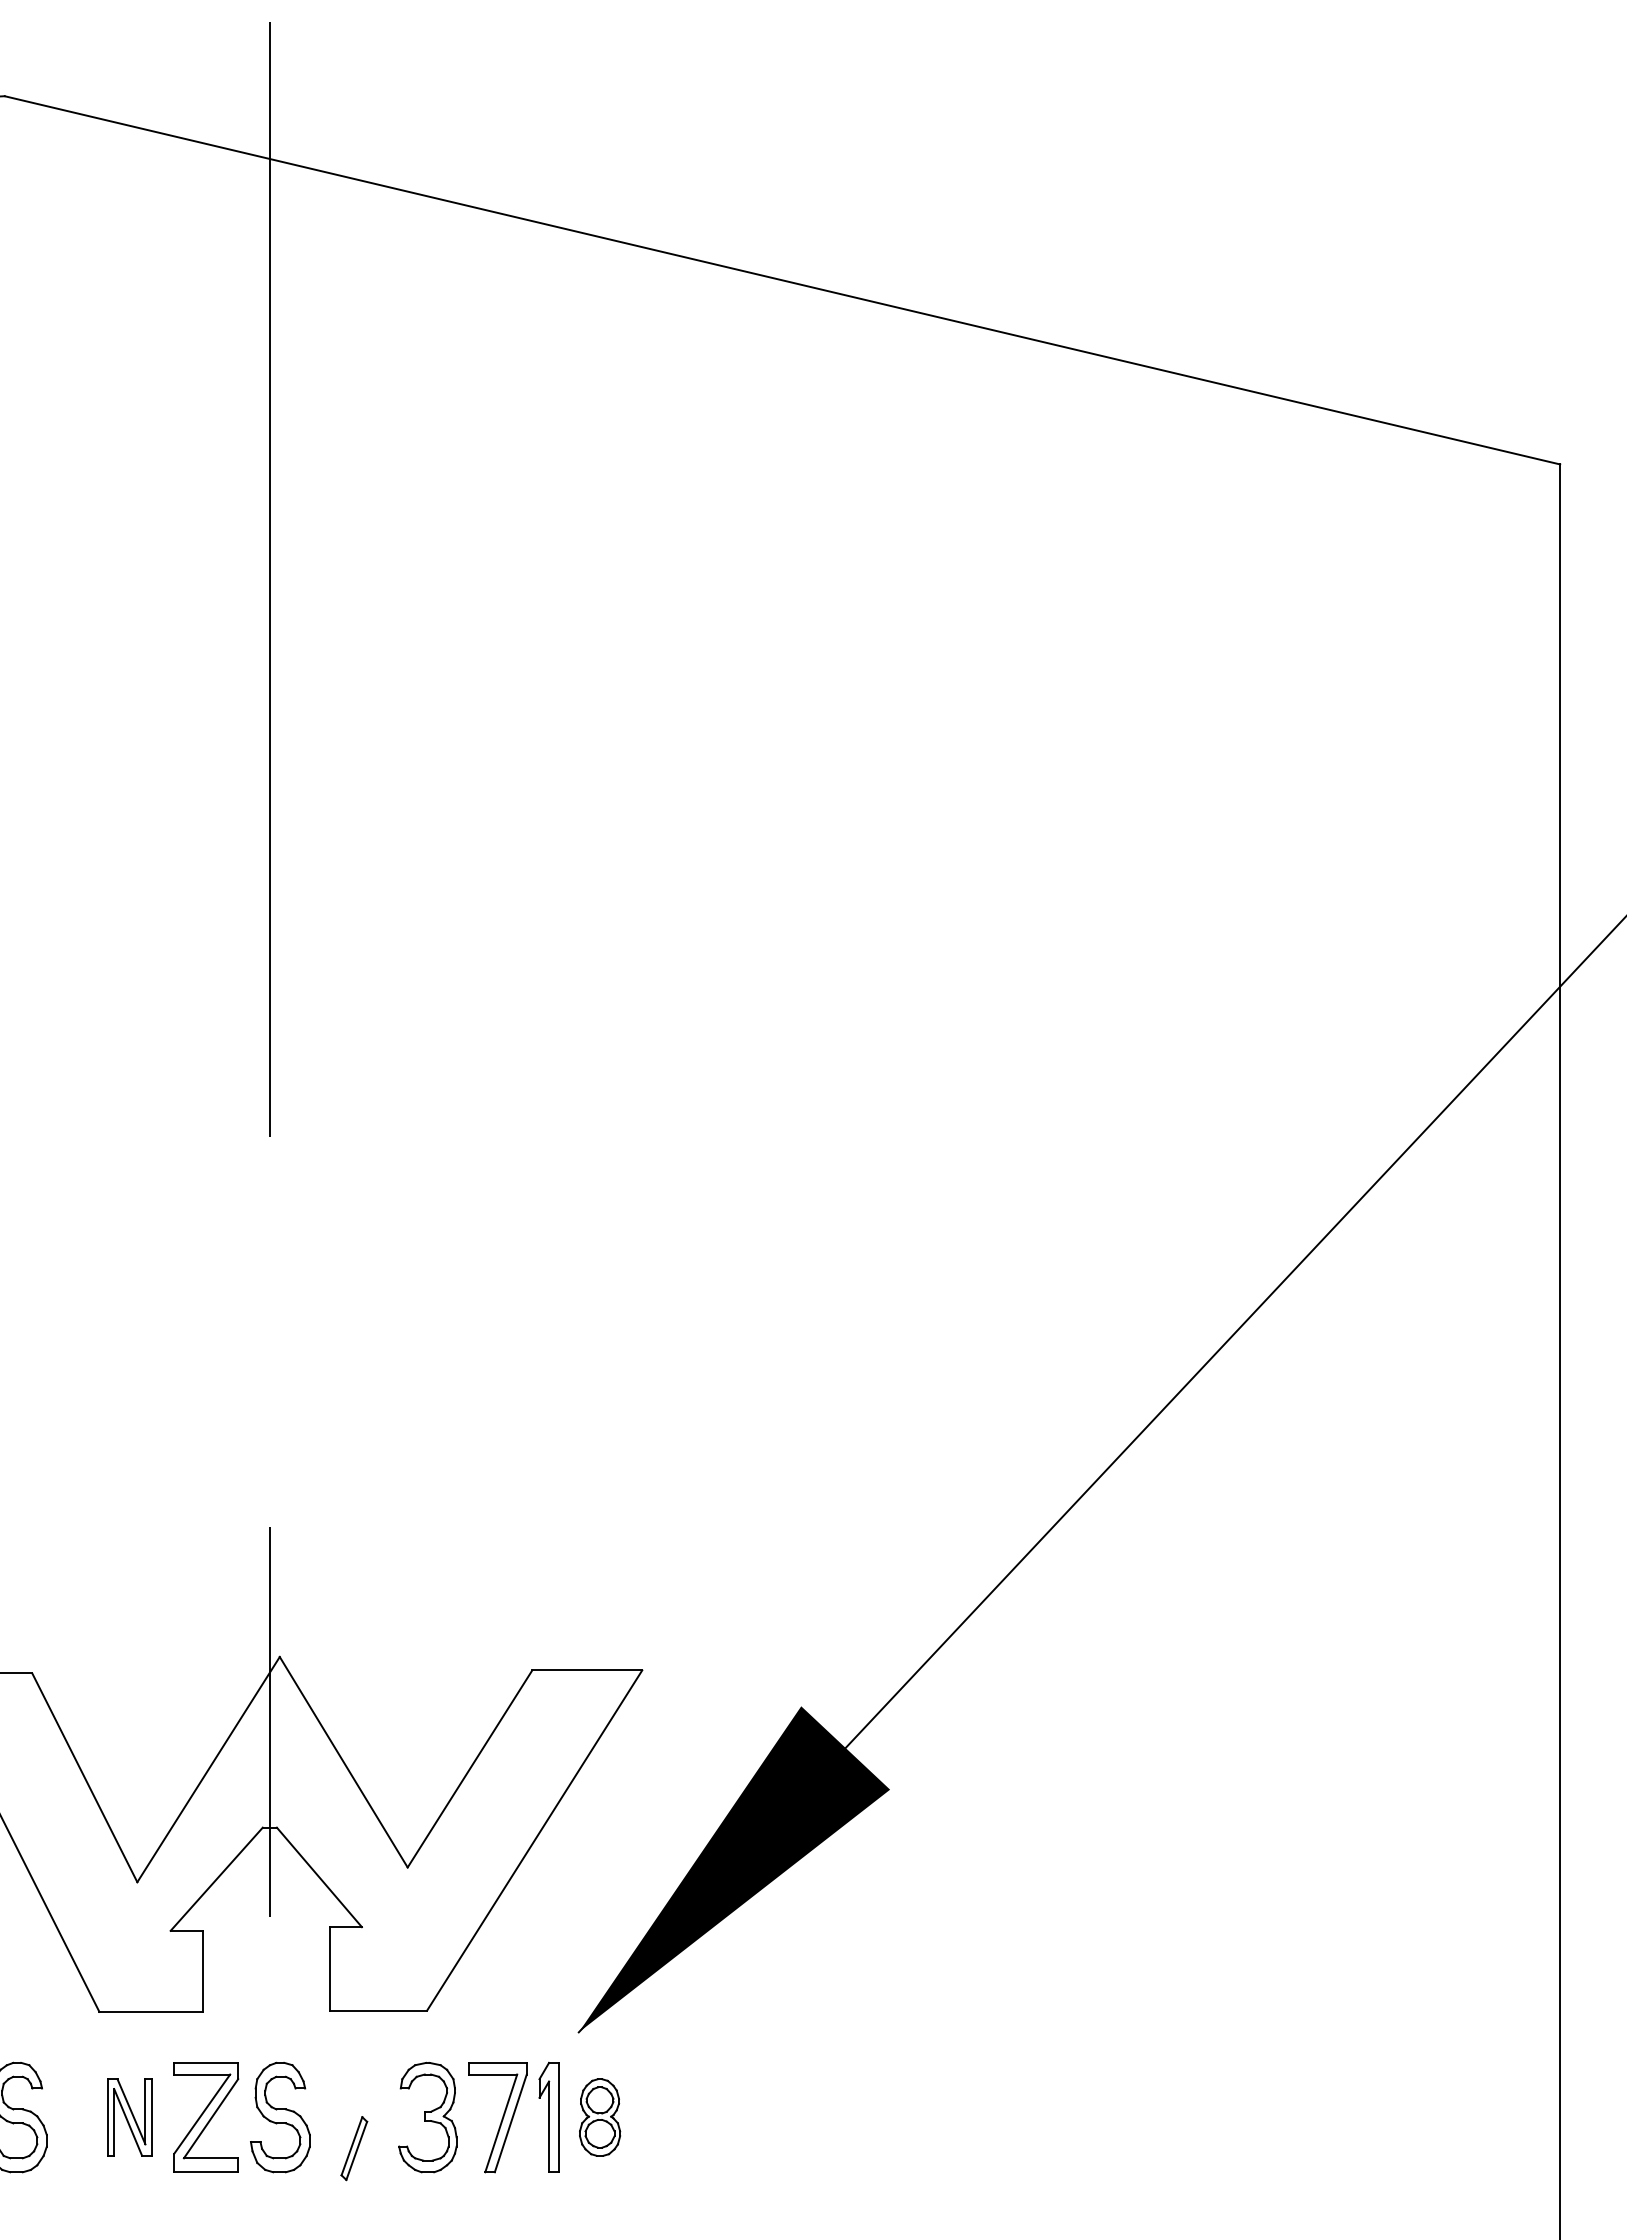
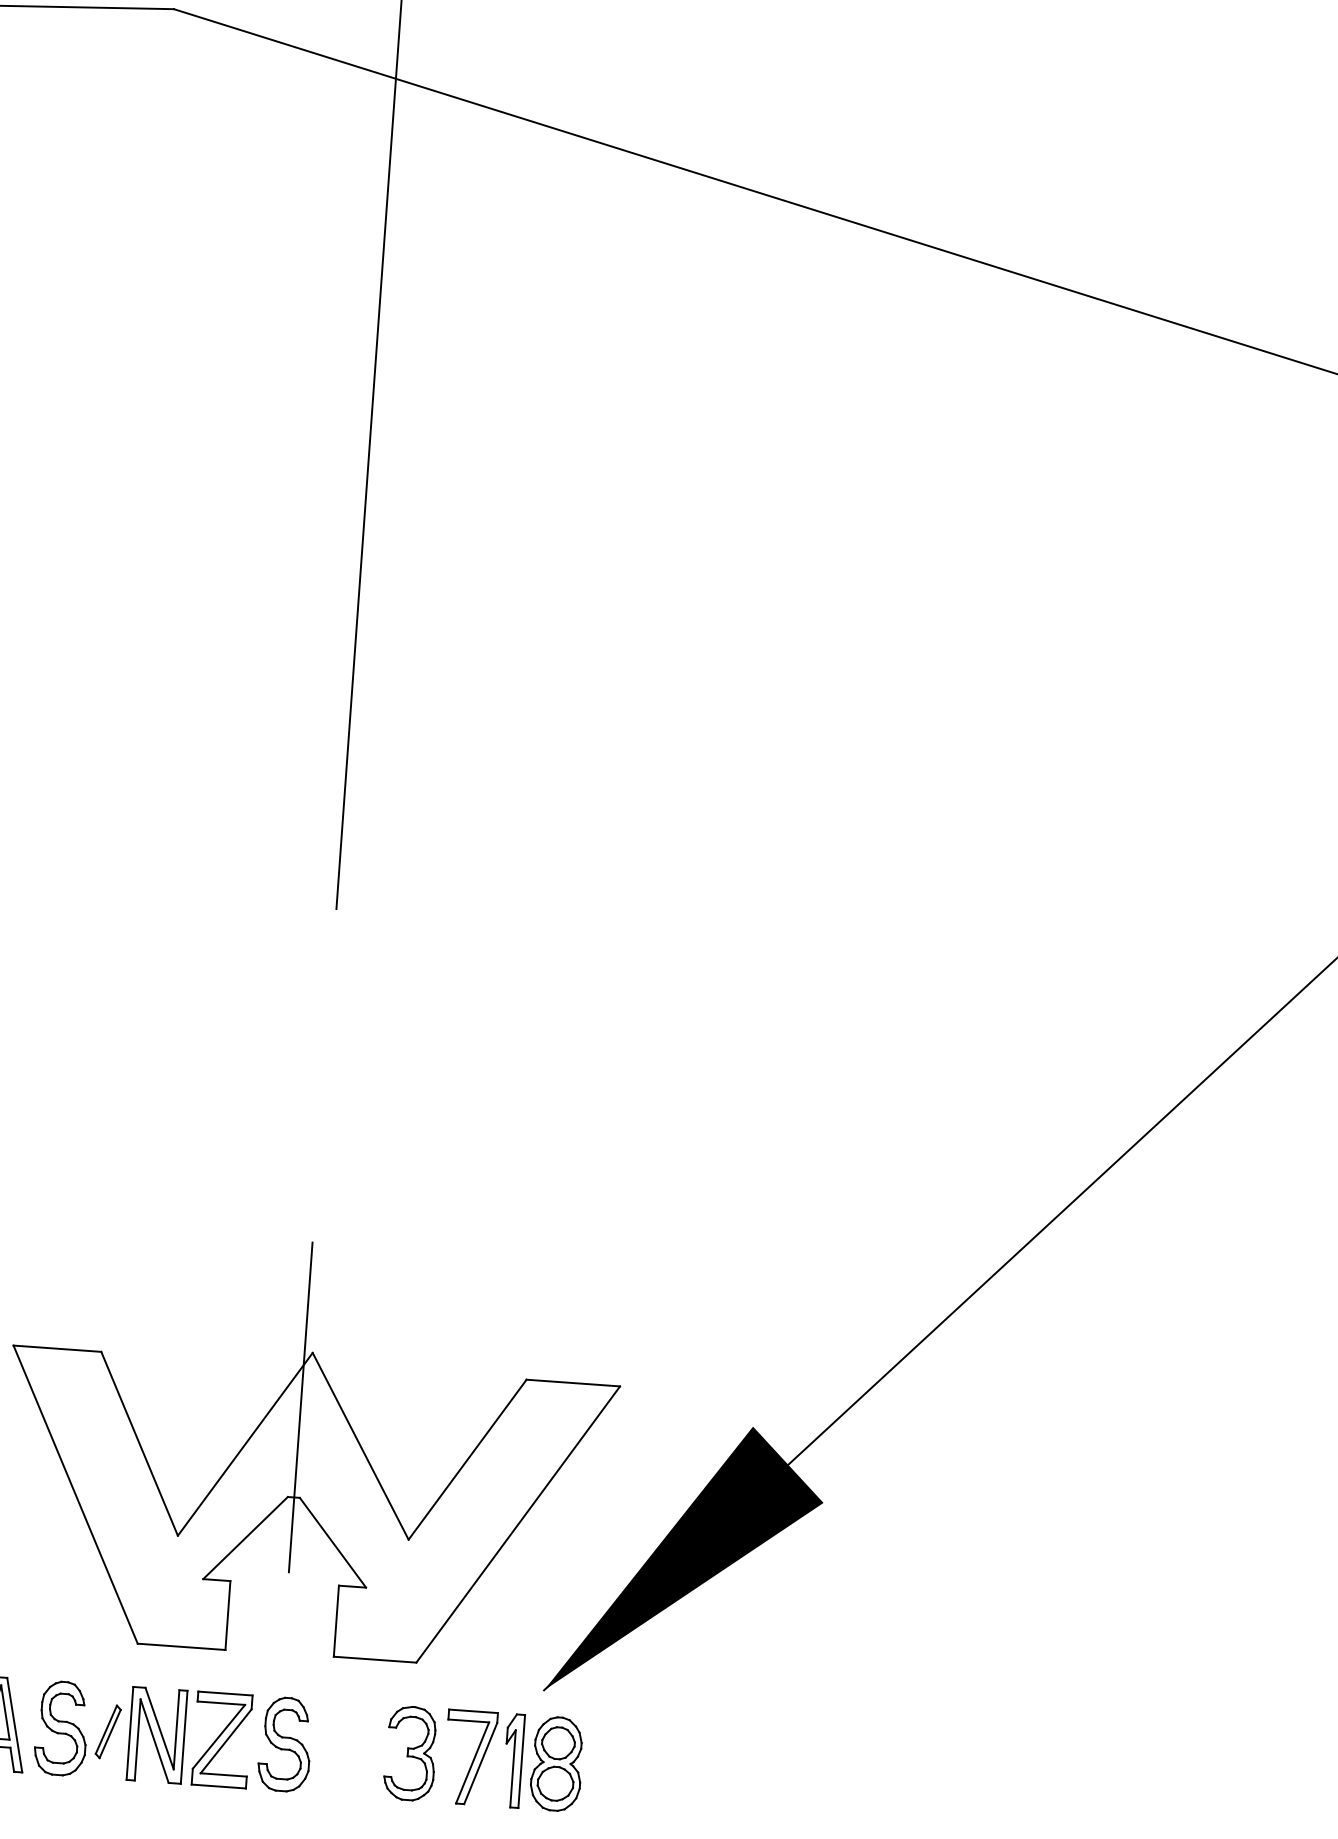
part: (129, 2117) -> (156, 1735), size x1.43
part: (599, 2117) -> (556, 1763), size x1.43
part: (354, 2148) -> (108, 1731), moved

